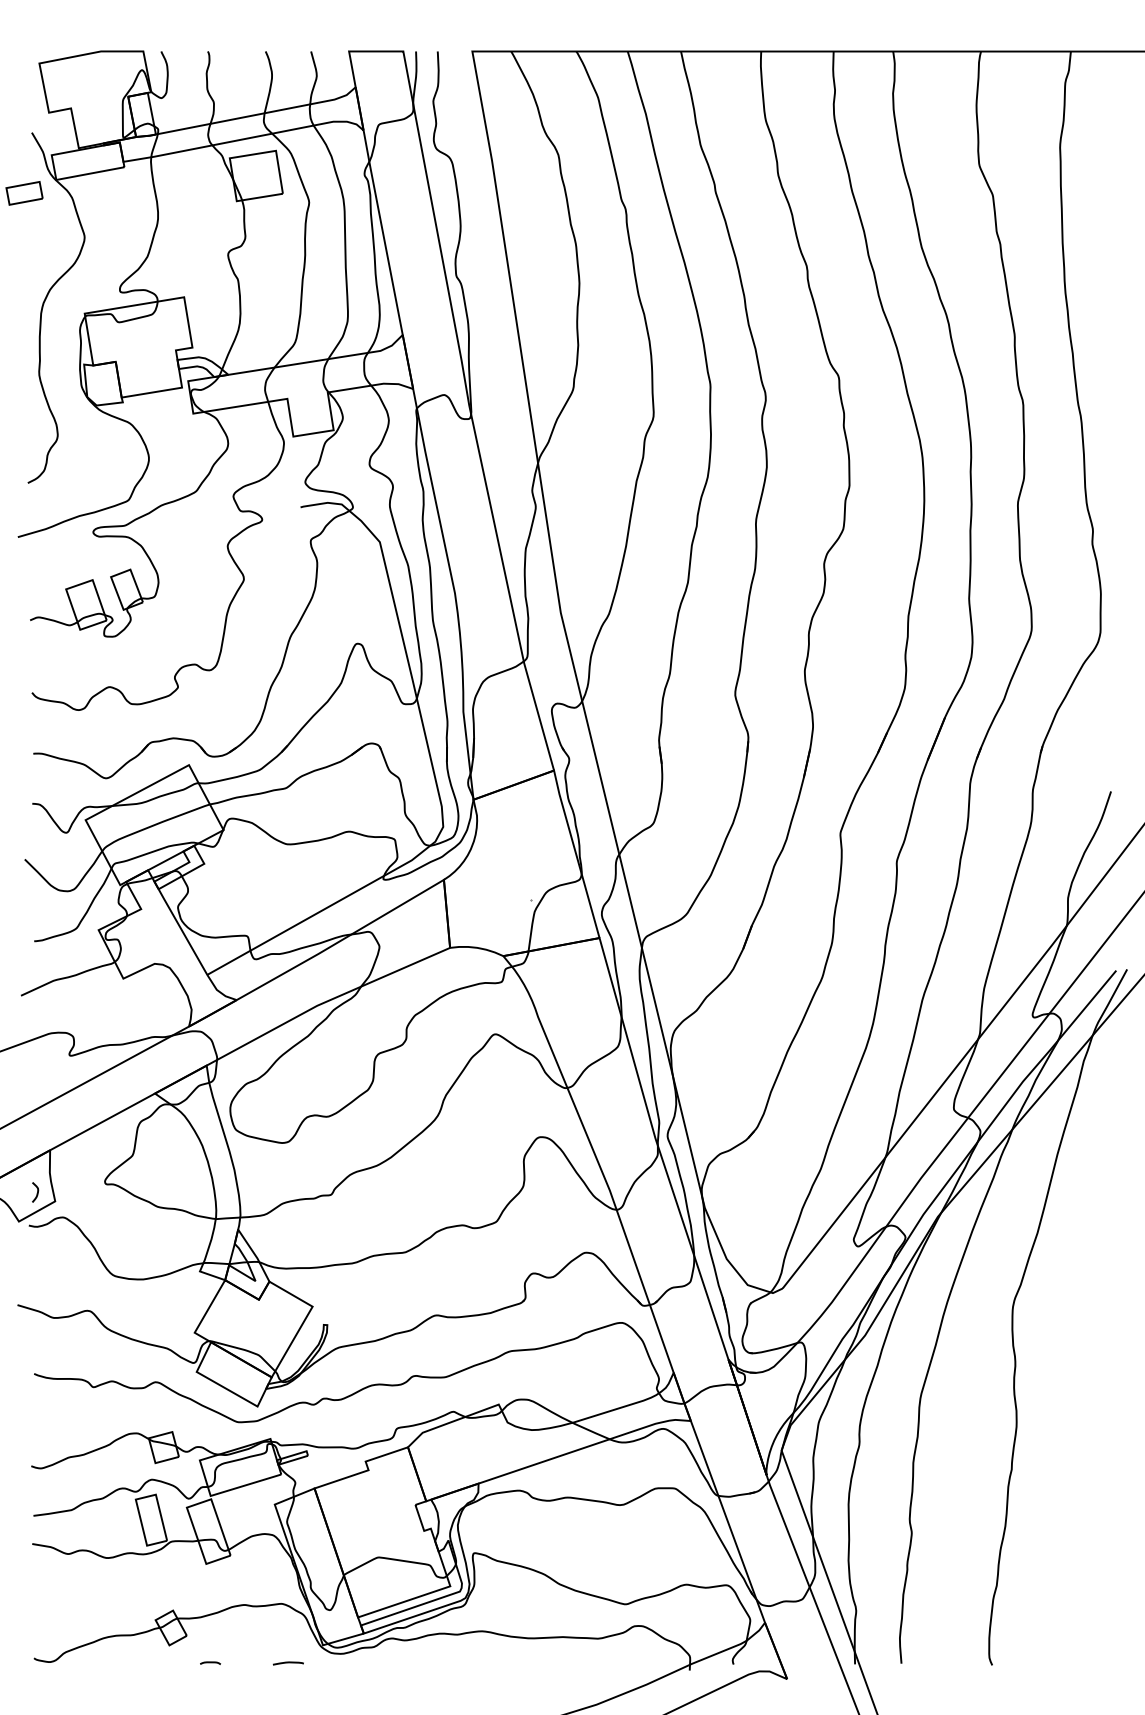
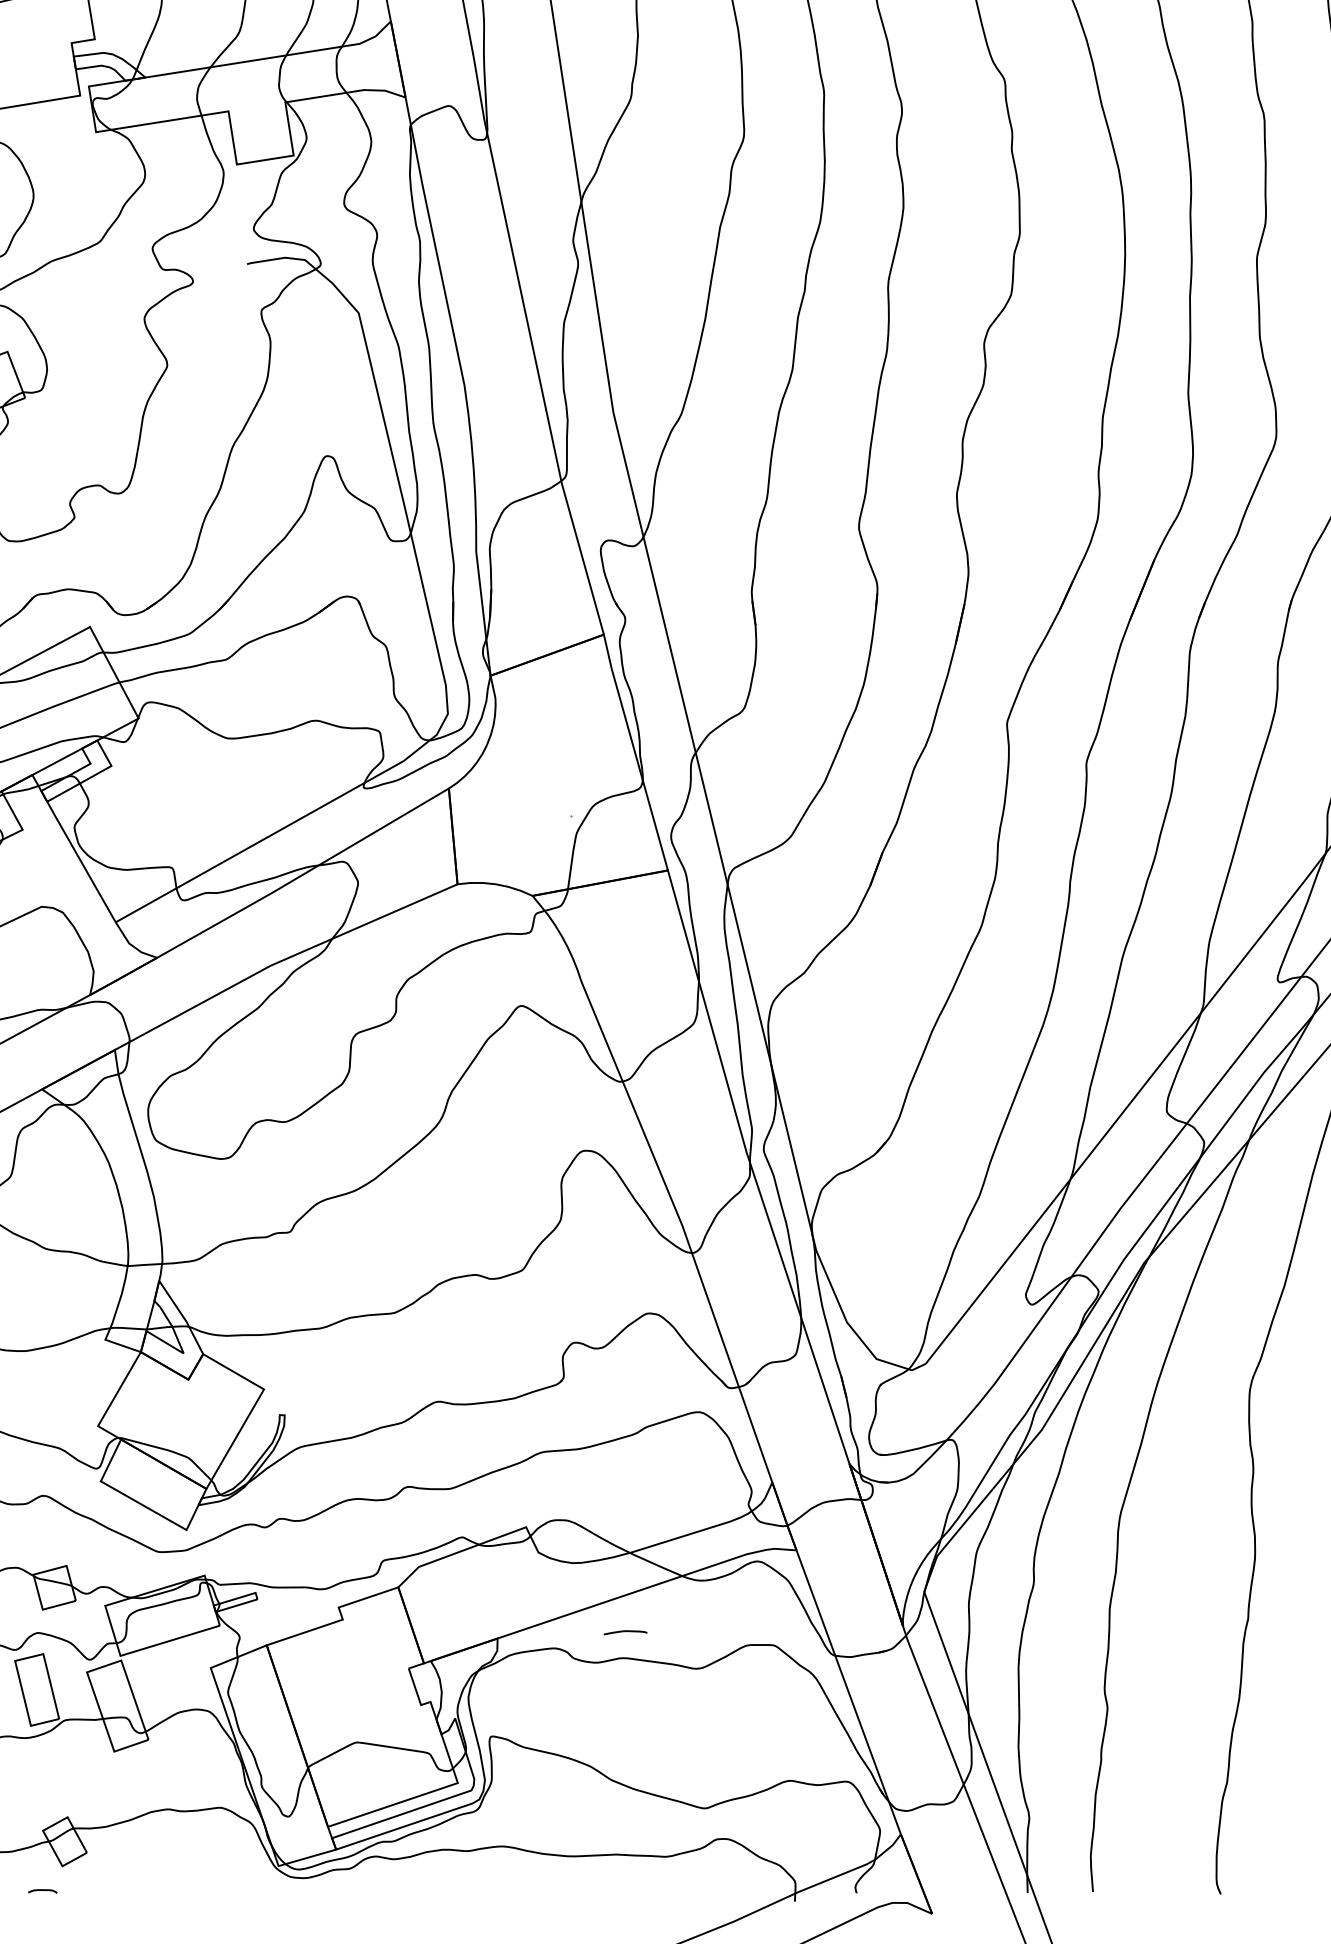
line: (210, 1662) -> (42, 1890), moved
curve: (288, 1663) -> (625, 1632), moved

